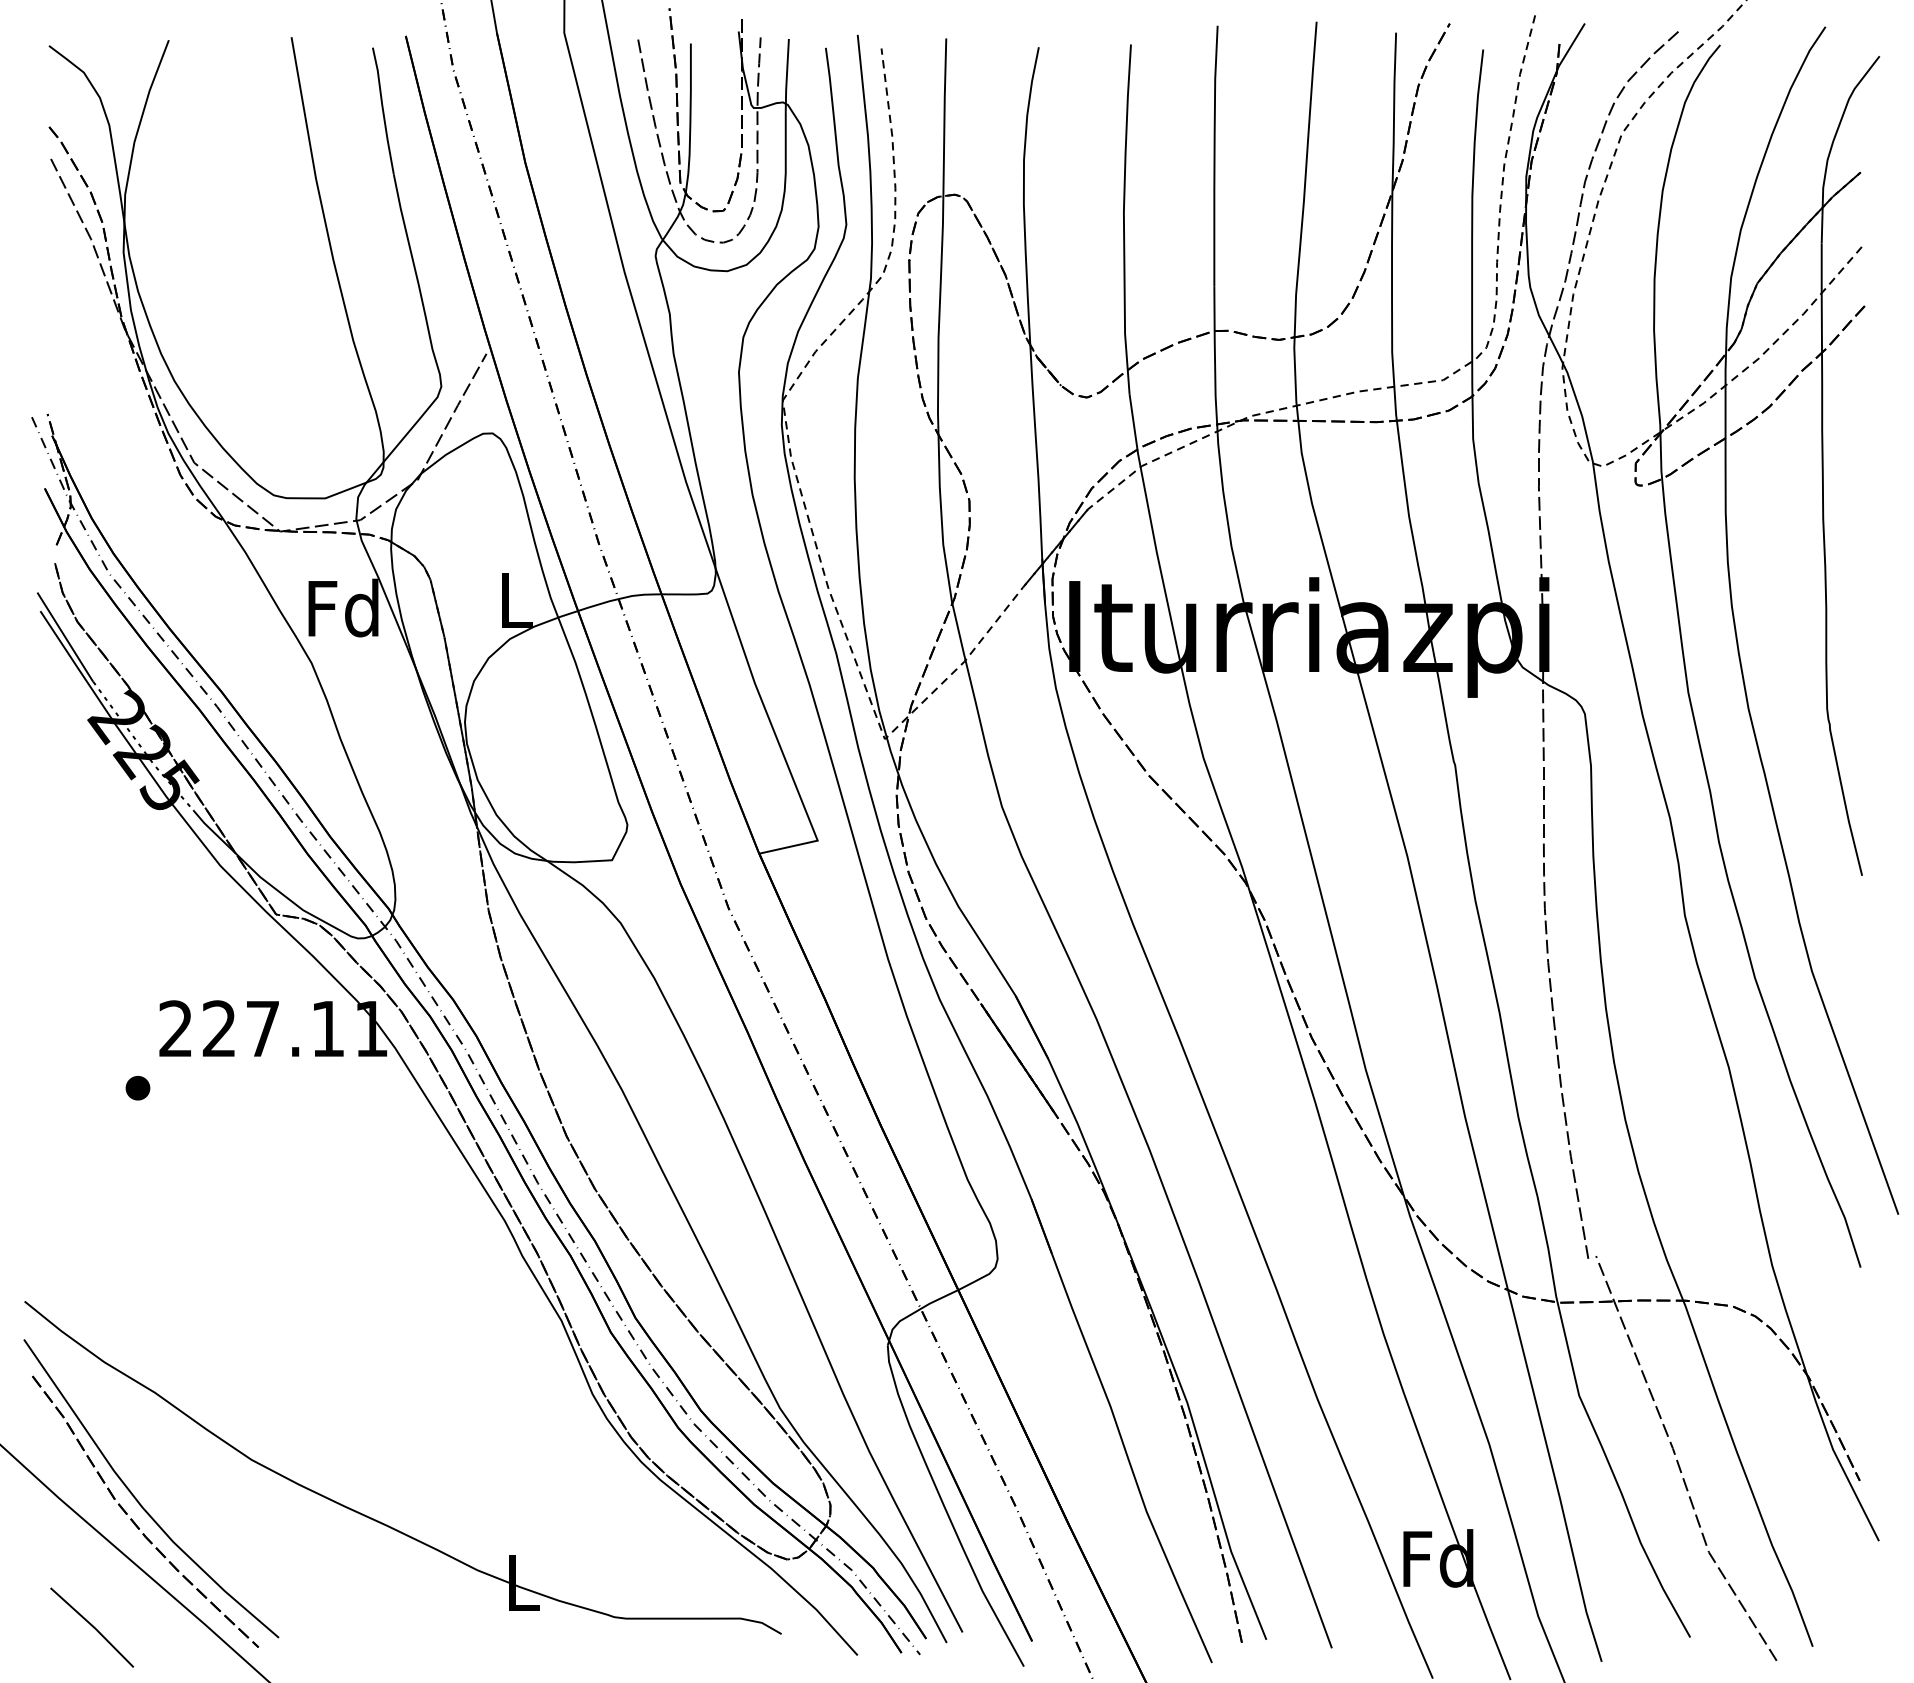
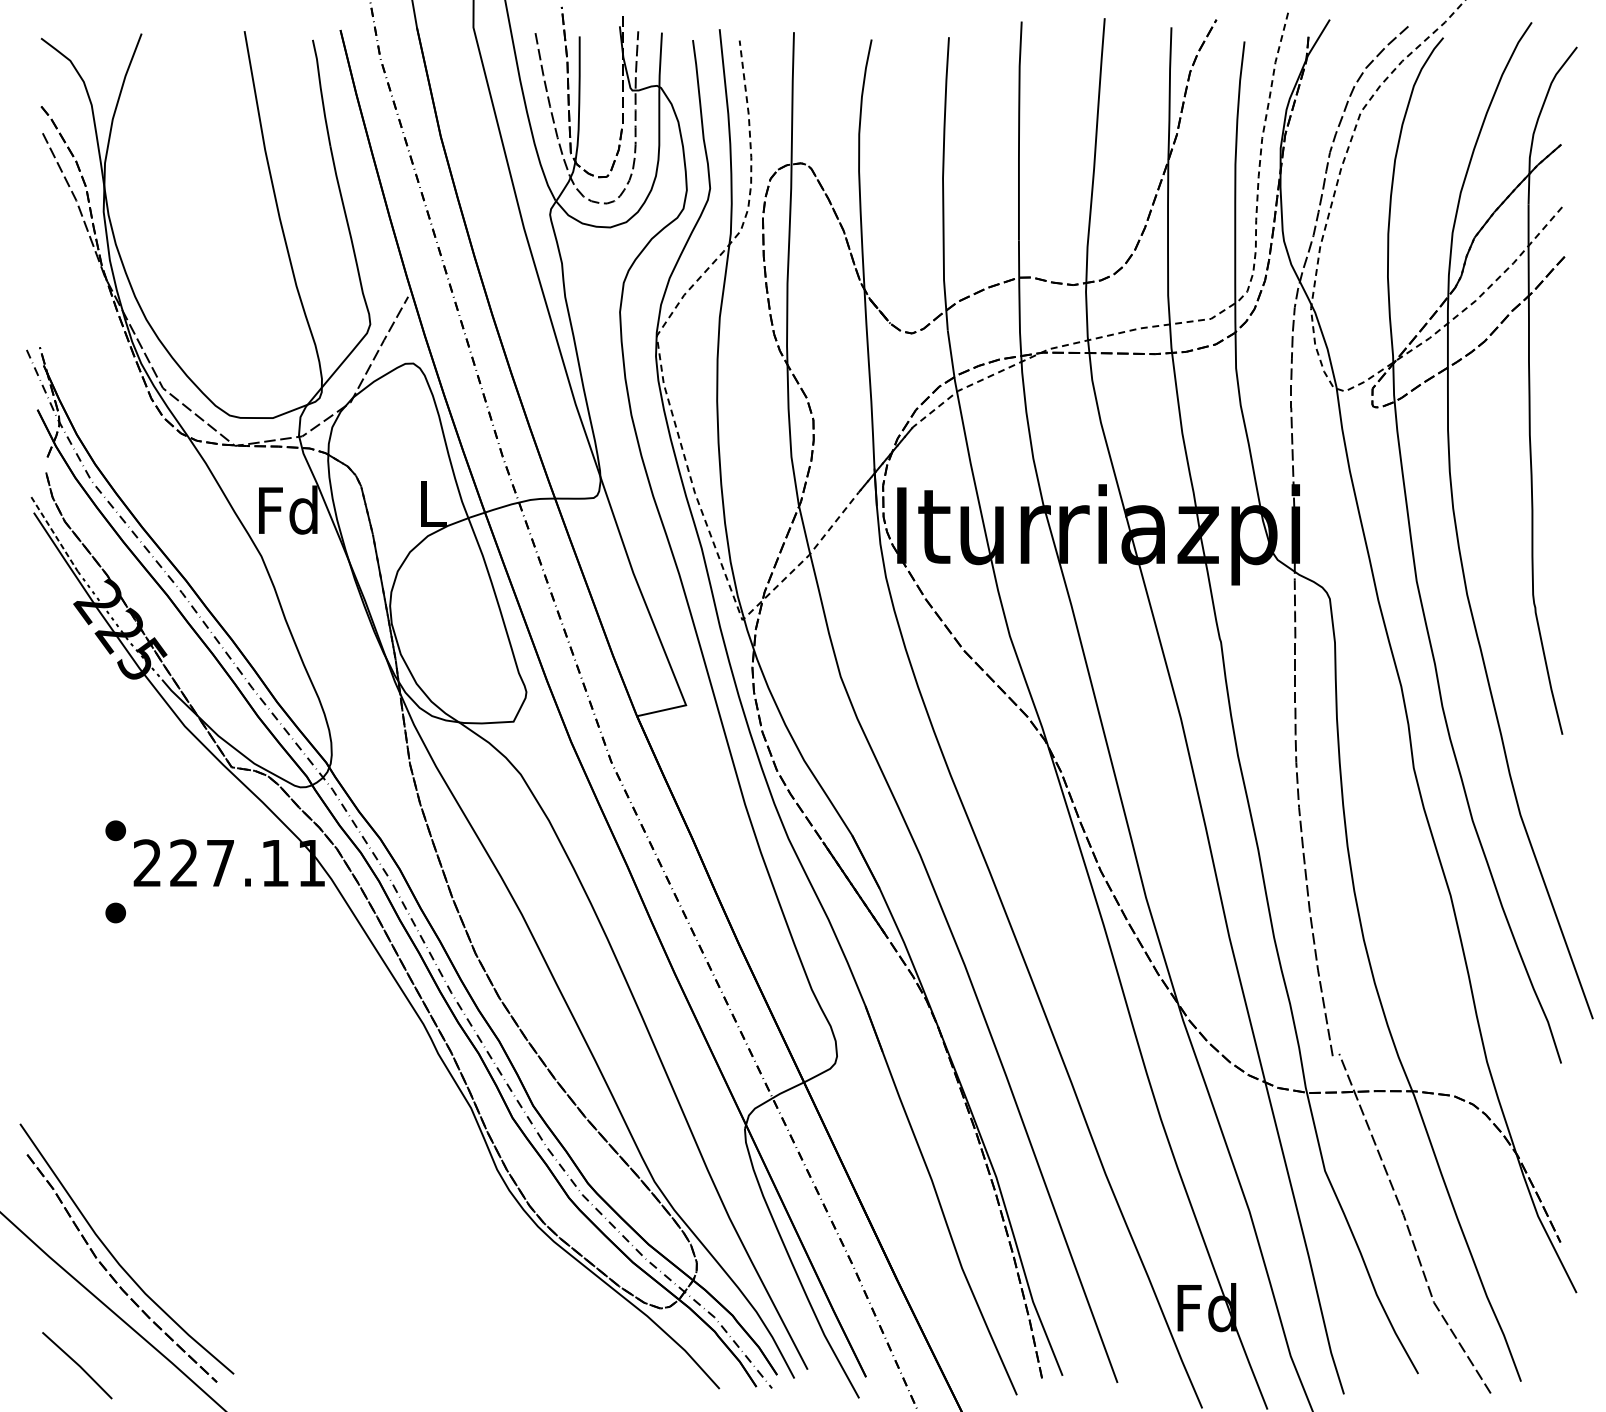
line: (65, 638) -> (54, 535), solid -> dashed
part: (137, 990) -> (115, 831), added
part: (376, 1519) -> (315, 1274), removed

